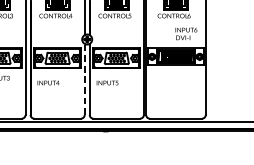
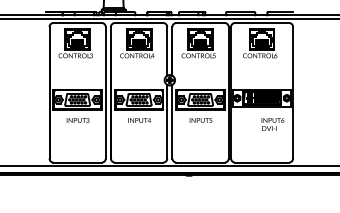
text: (185, 33) -> (272, 124), moved
line: (84, 79) -> (167, 121), dashed -> solid
text: (48, 83) -> (139, 120), moved
text: (107, 83) -> (200, 120), moved

